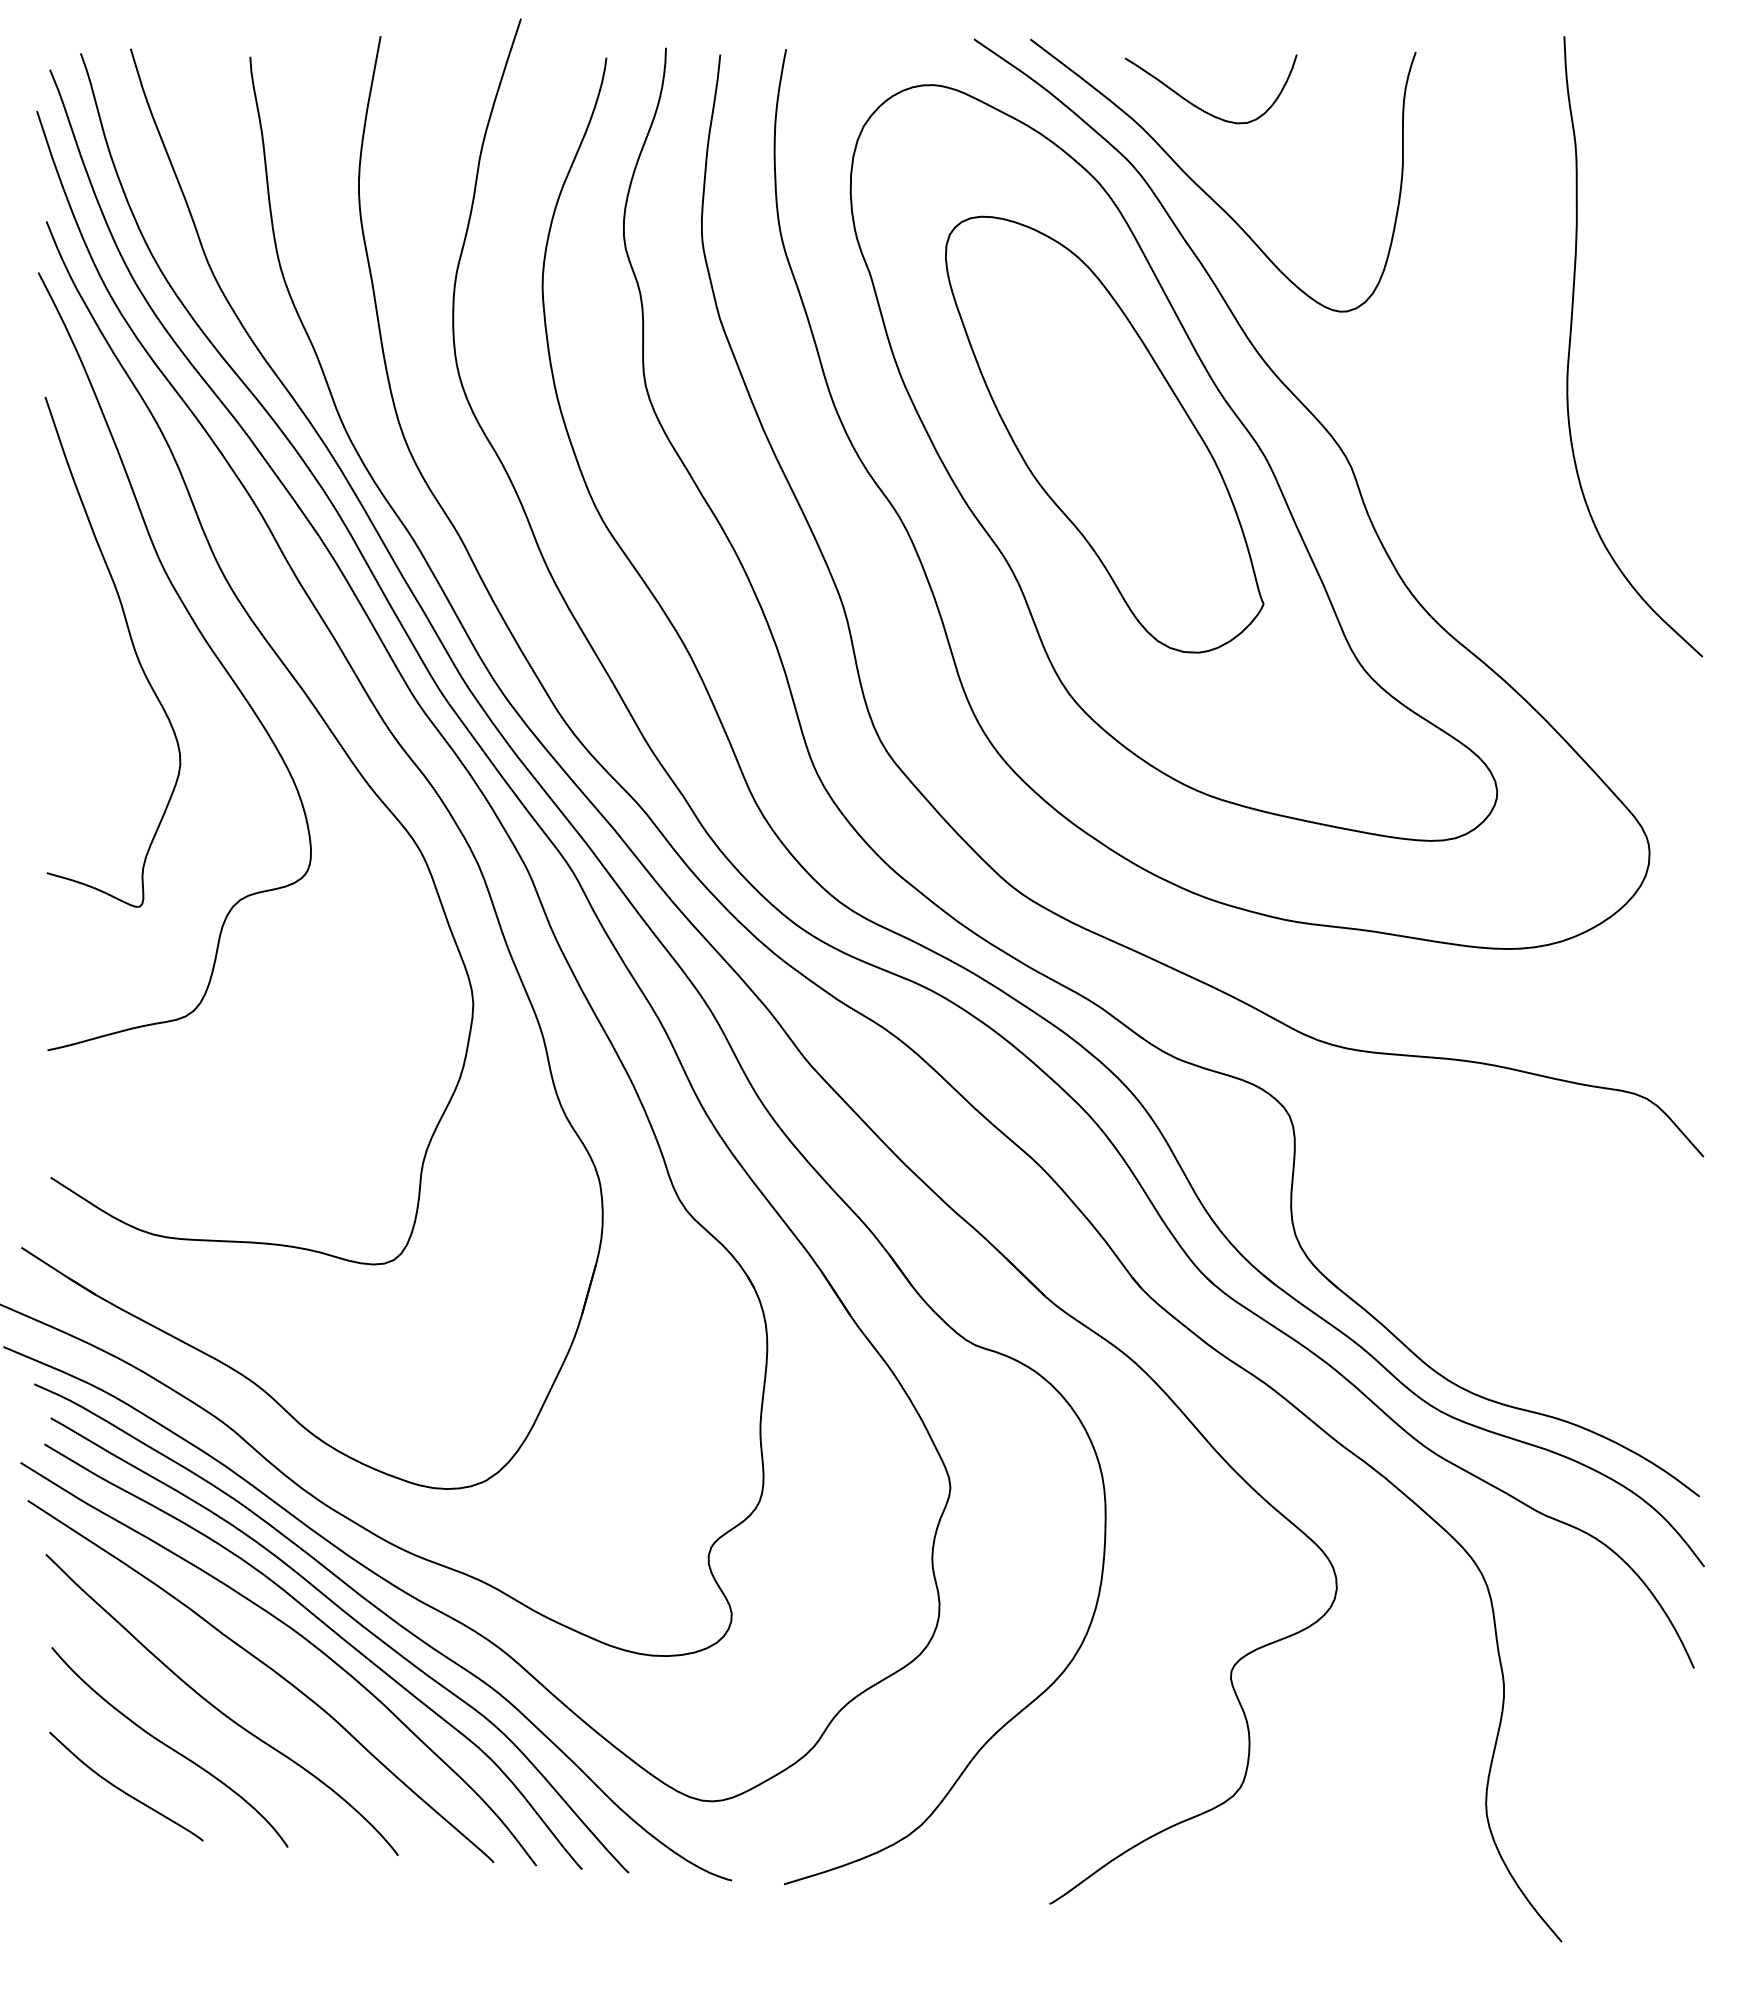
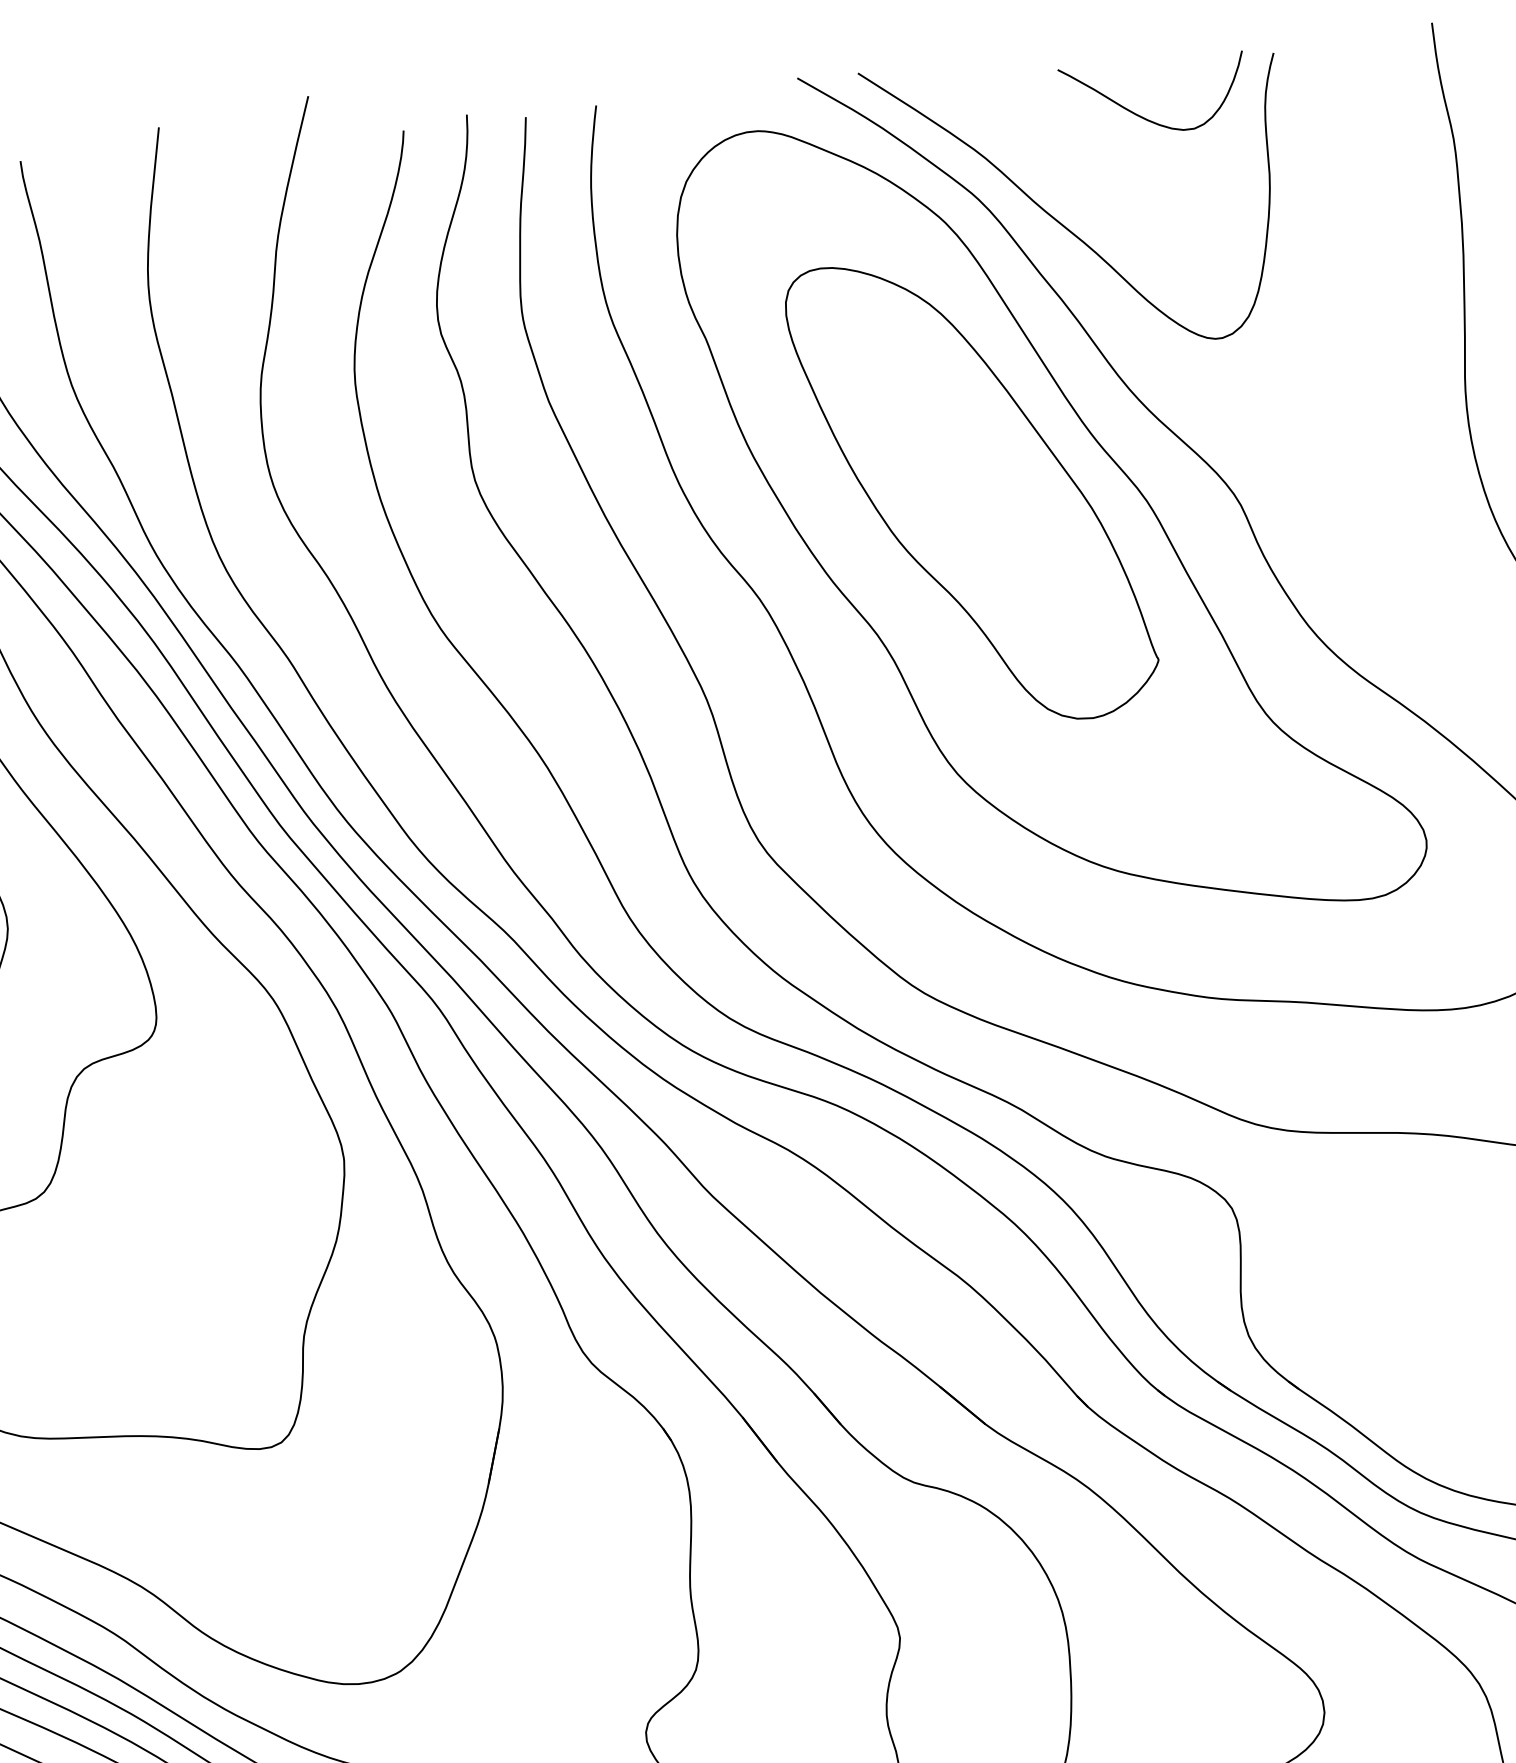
curve: (1201, 108) -> (1144, 117), moved

